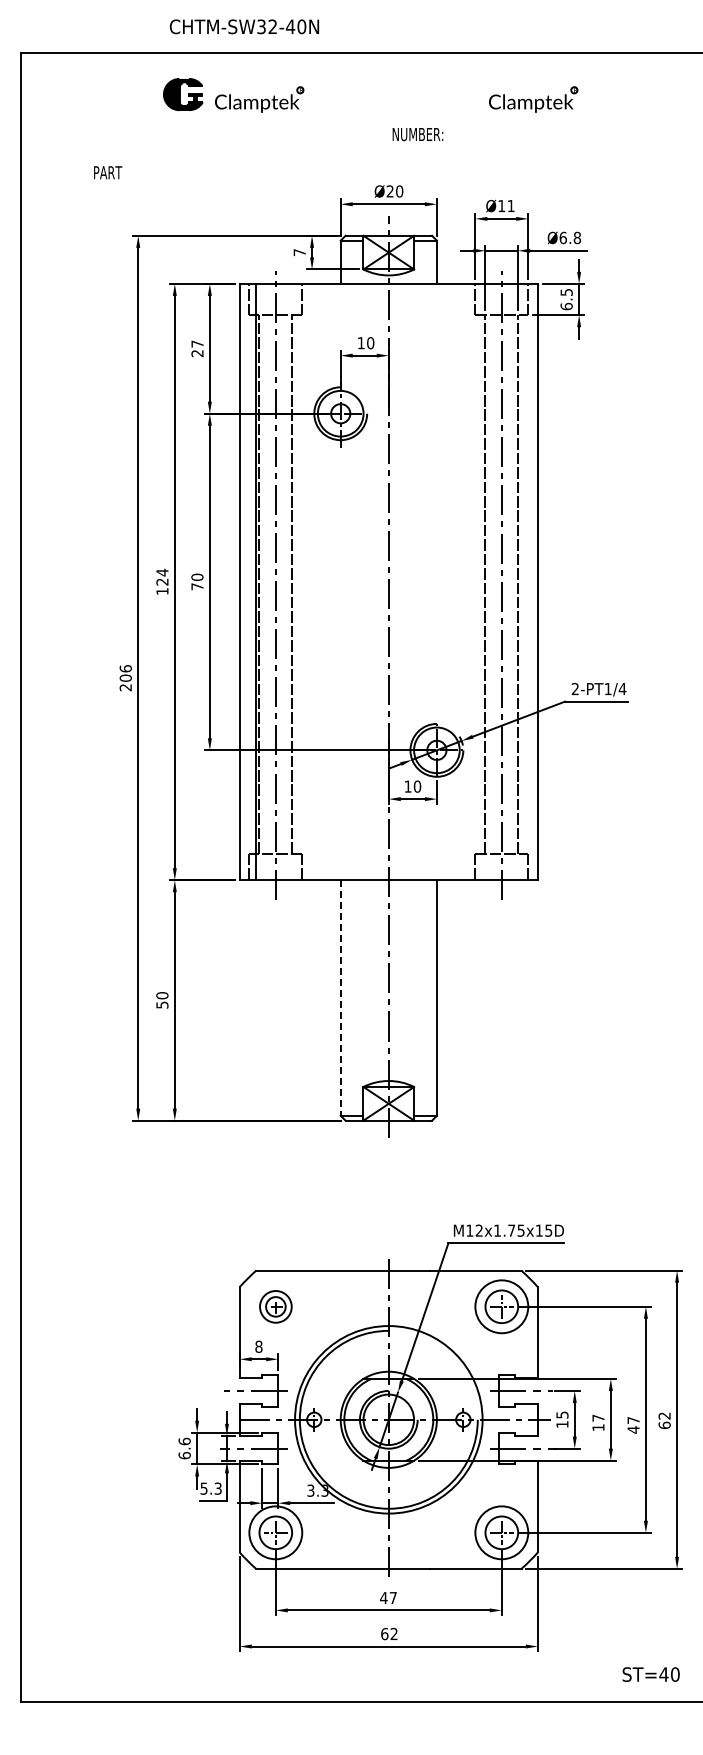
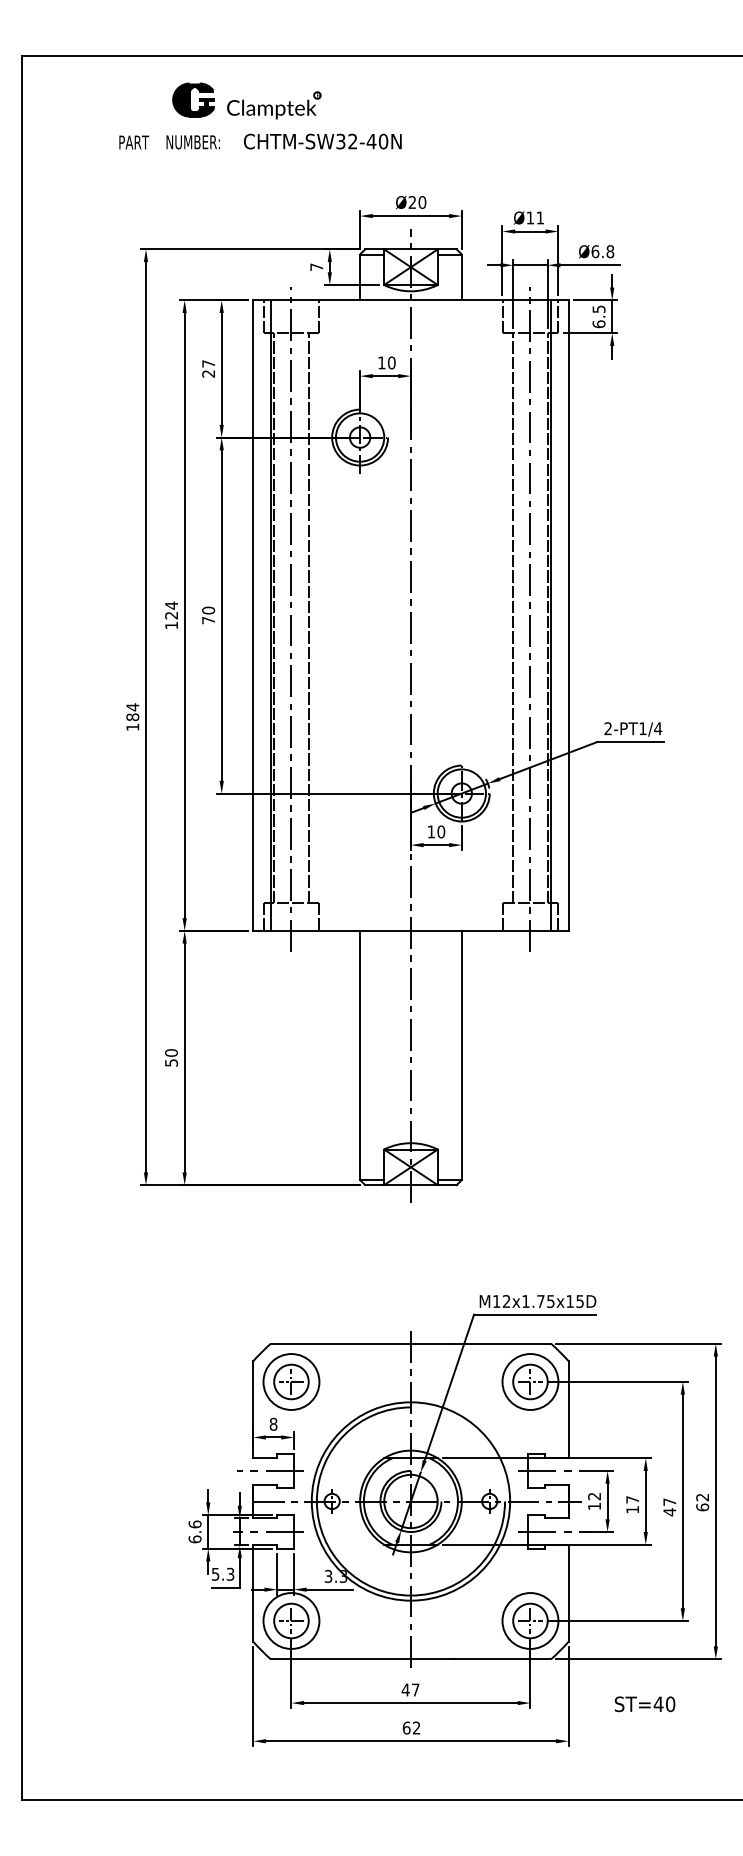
text: (243, 26) -> (321, 141), moved
part: (533, 99) -> (563, 105), removed
text: (417, 134) -> (192, 142), moved
text: (108, 172) -> (134, 142), moved
line: (521, 581) -> (551, 614), added
text: (125, 678) -> (132, 717), 206 -> 184
line: (340, 998) -> (359, 1055), dashed -> solid
part: (275, 1306) -> (291, 1381), size x1.67
text: (562, 1414) -> (594, 1495), 15 -> 12
text: (650, 1674) -> (644, 1704), moved

